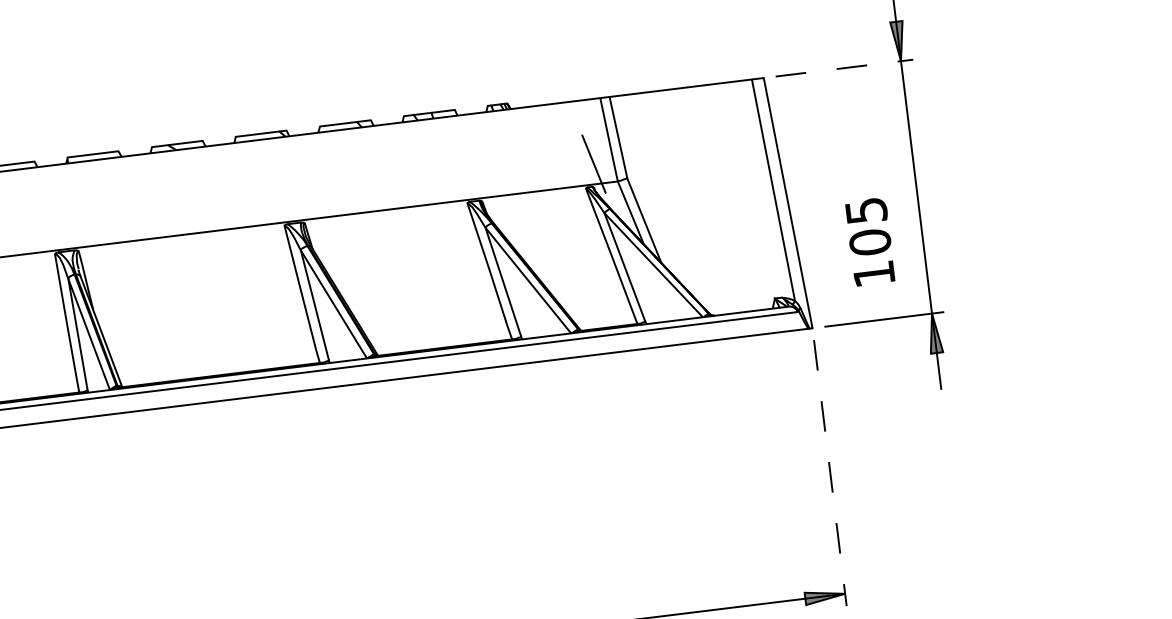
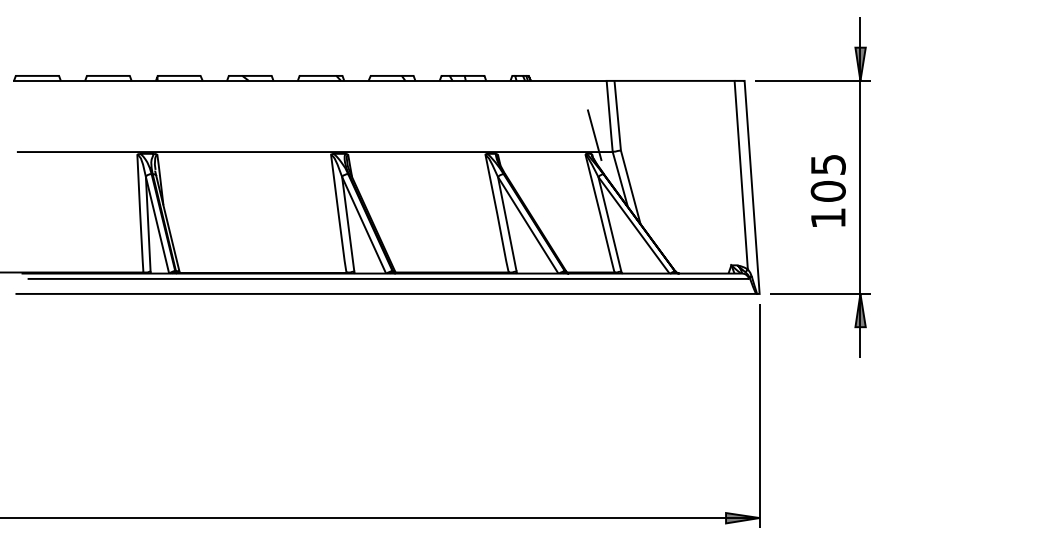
line: (845, 67) -> (813, 80), dashed -> solid
text: (869, 241) -> (827, 190), moved
line: (830, 473) -> (759, 416), dashed -> solid

